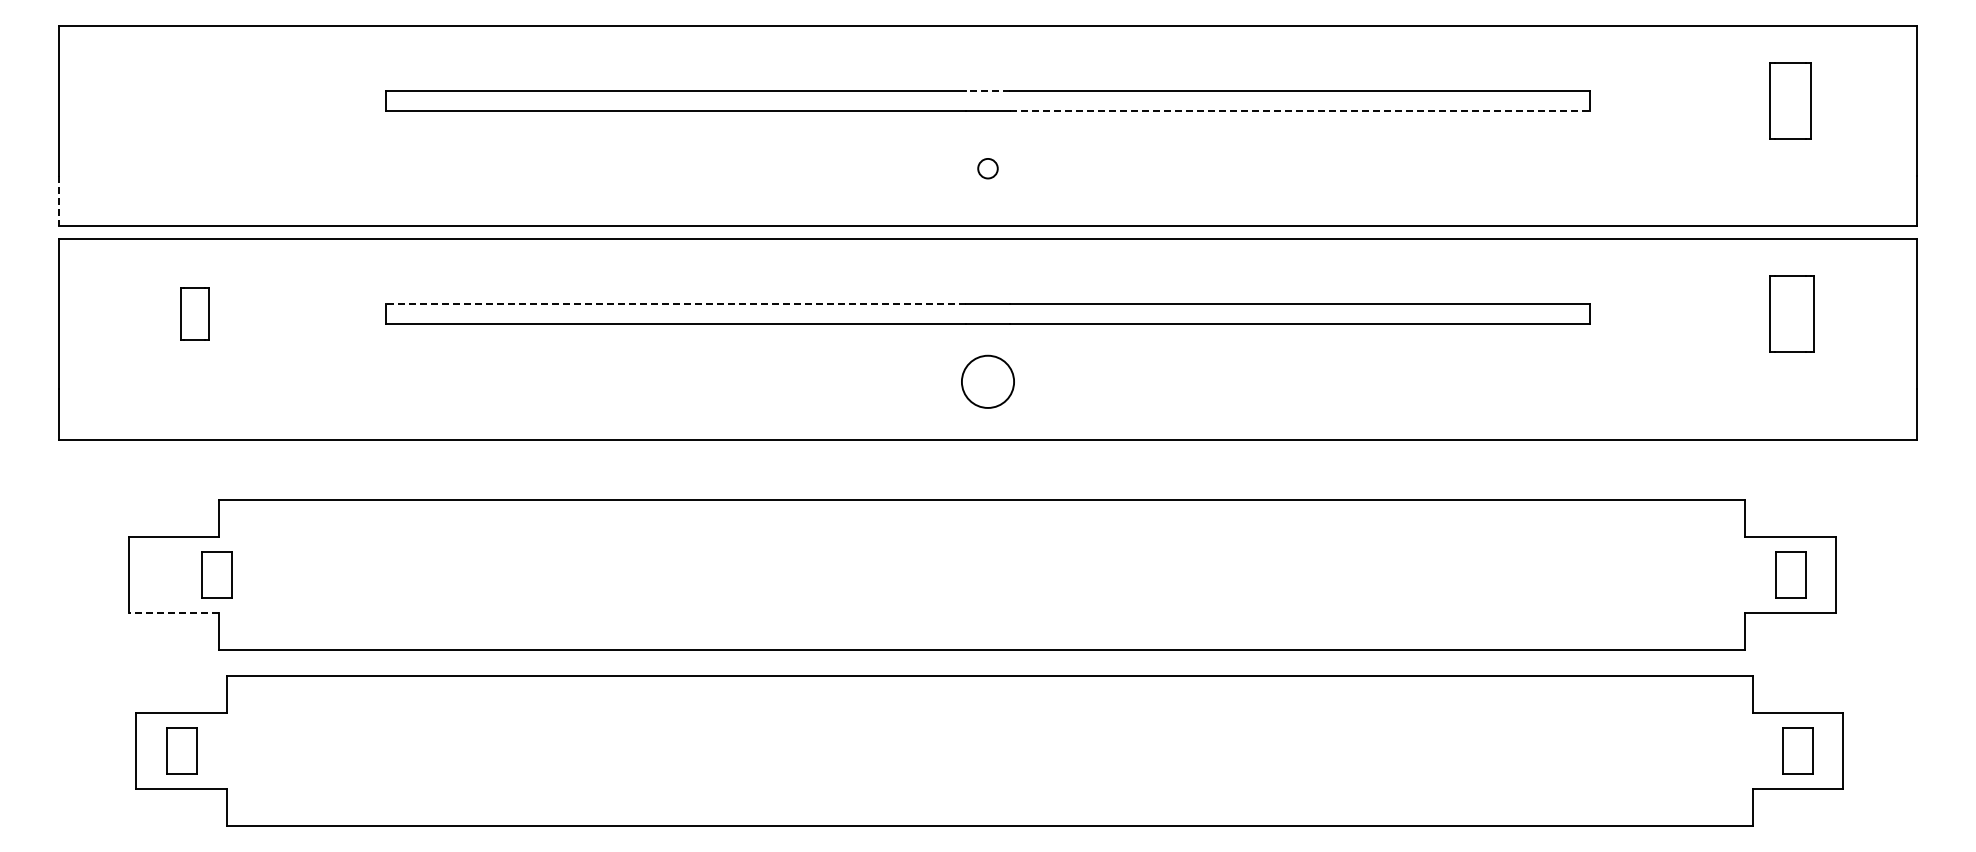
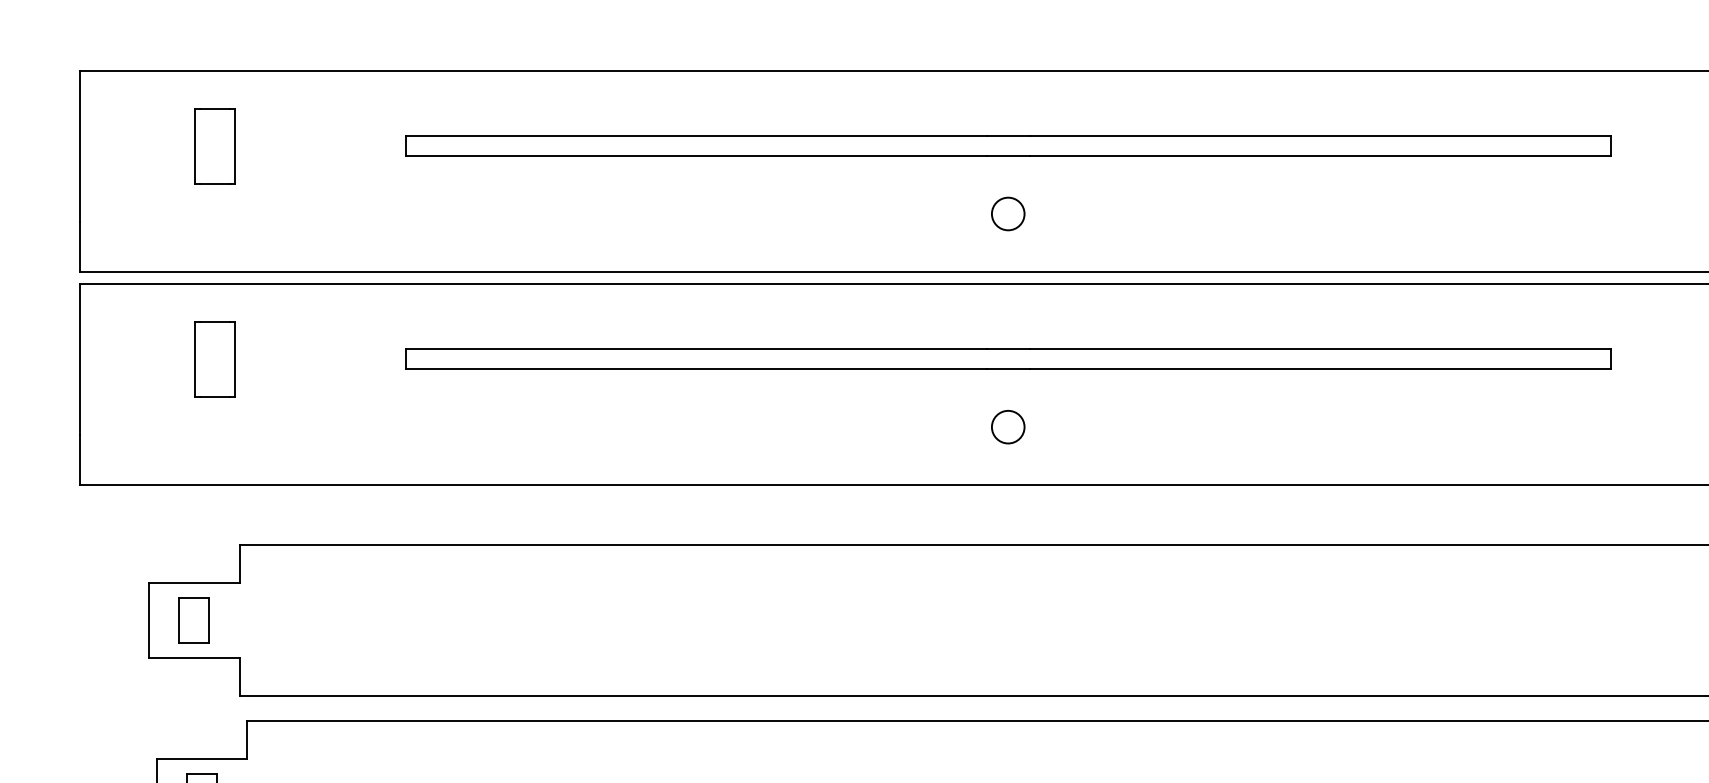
line: (987, 90) -> (1007, 135), dashed -> solid
part: (194, 100) -> (214, 145), added
line: (1300, 110) -> (1320, 155), dashed -> solid
circle: (987, 168) -> (1007, 213), size x1.67
line: (59, 201) -> (79, 246), dashed -> solid
line: (675, 304) -> (695, 349), dashed -> solid
part: (194, 313) -> (214, 358), size x1.43
circle: (987, 381) -> (1007, 426), size x0.62
part: (216, 574) -> (193, 619), moved
line: (173, 612) -> (193, 657), dashed -> solid

